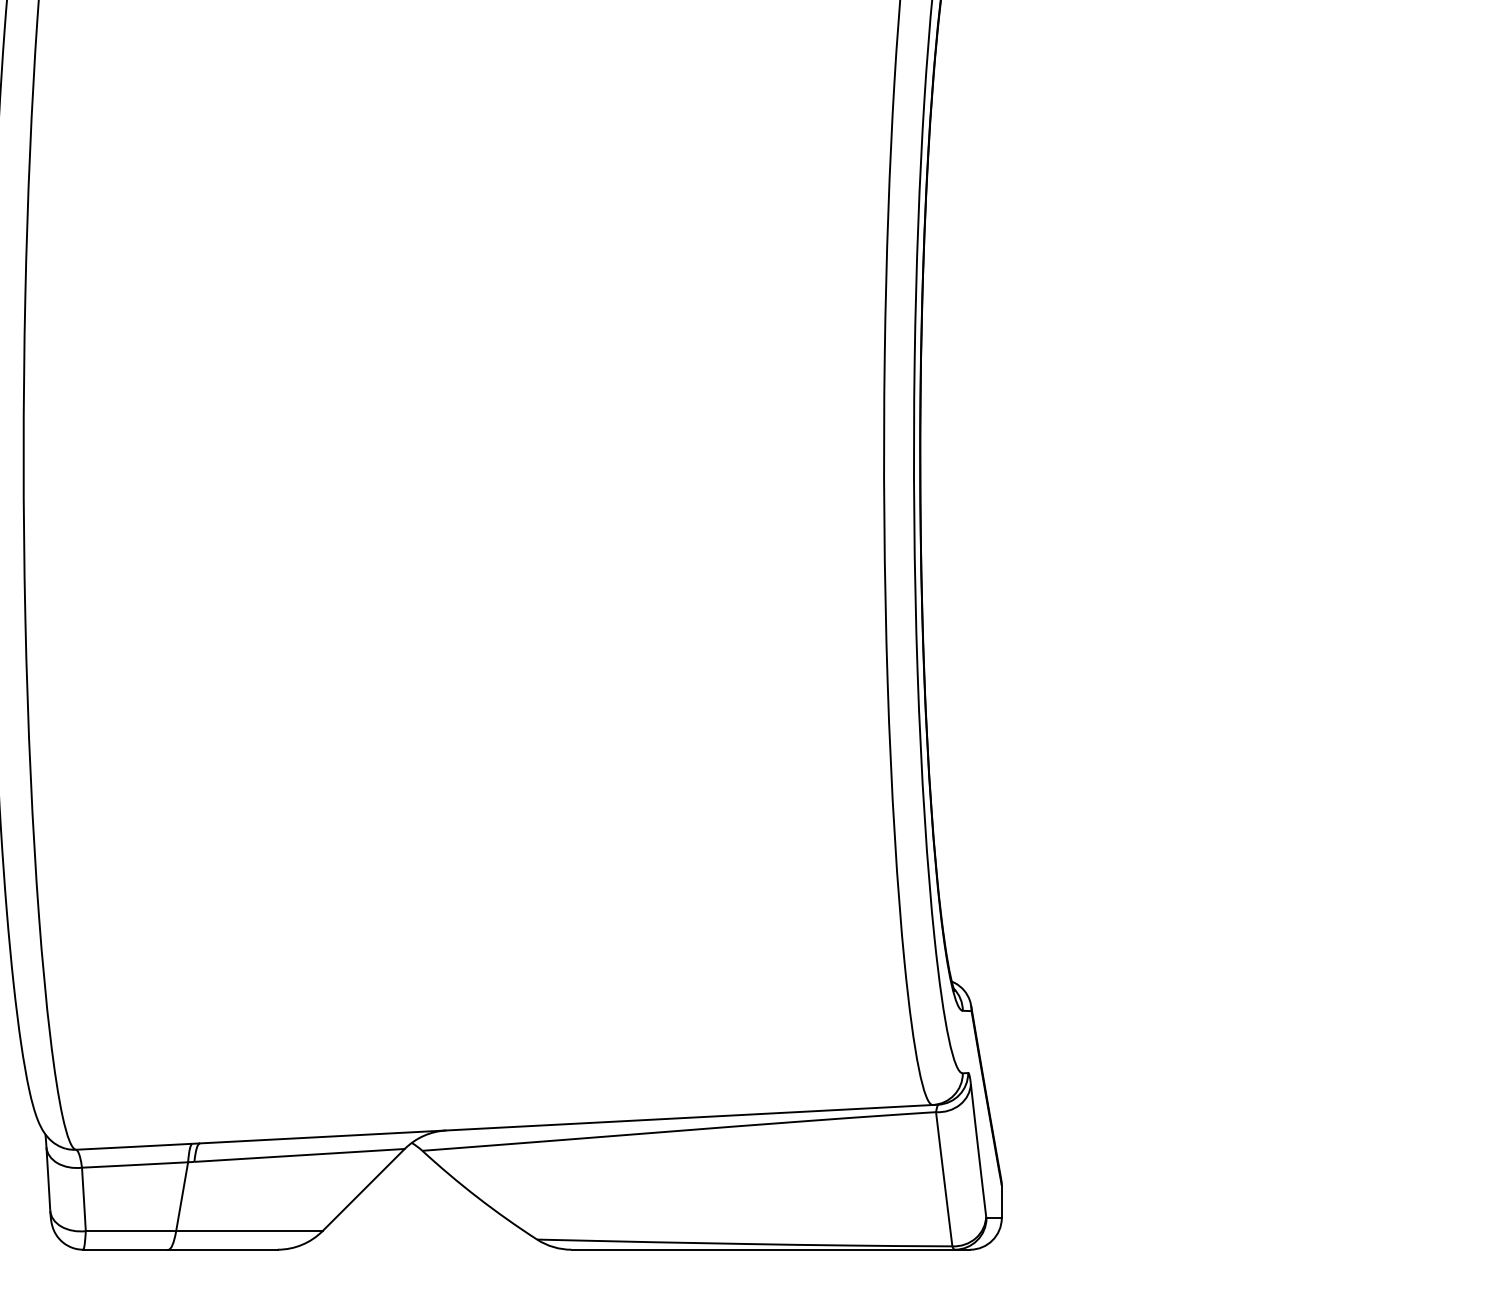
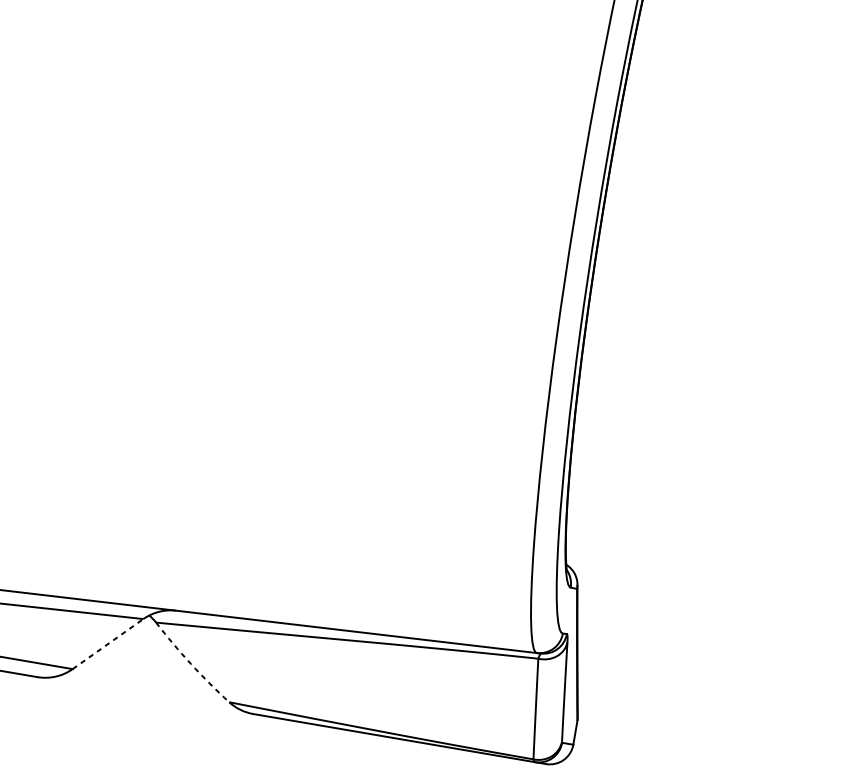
line: (364, 1189) -> (108, 643), solid -> dashed
arc: (477, 1197) -> (190, 663), solid -> dashed

